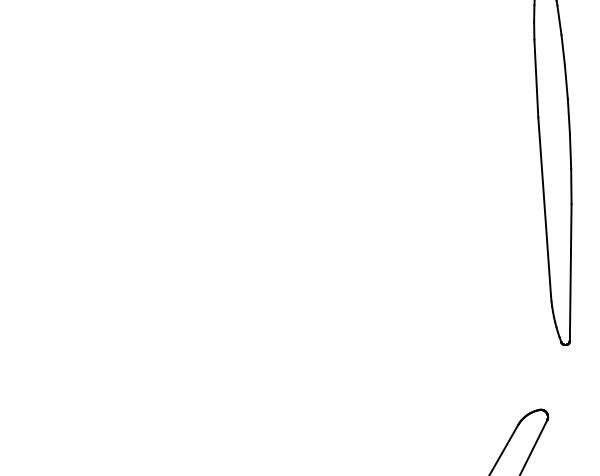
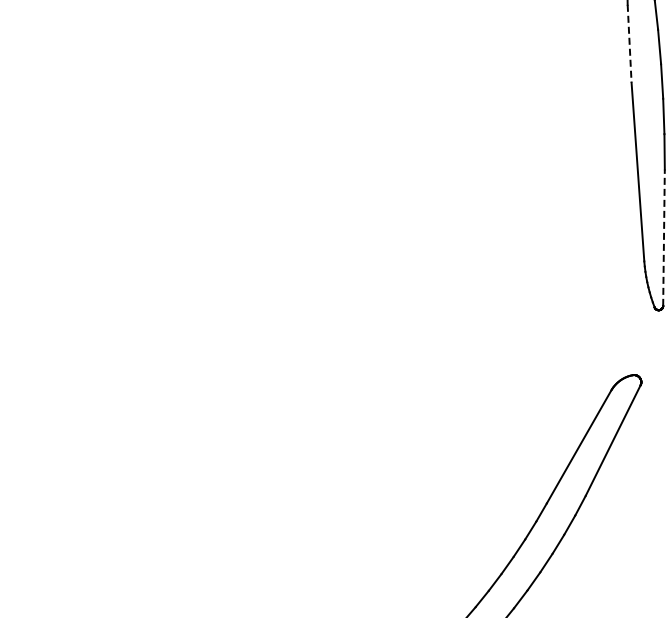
line: (536, 78) -> (629, 43), solid -> dashed
line: (571, 272) -> (664, 237), solid -> dashed

